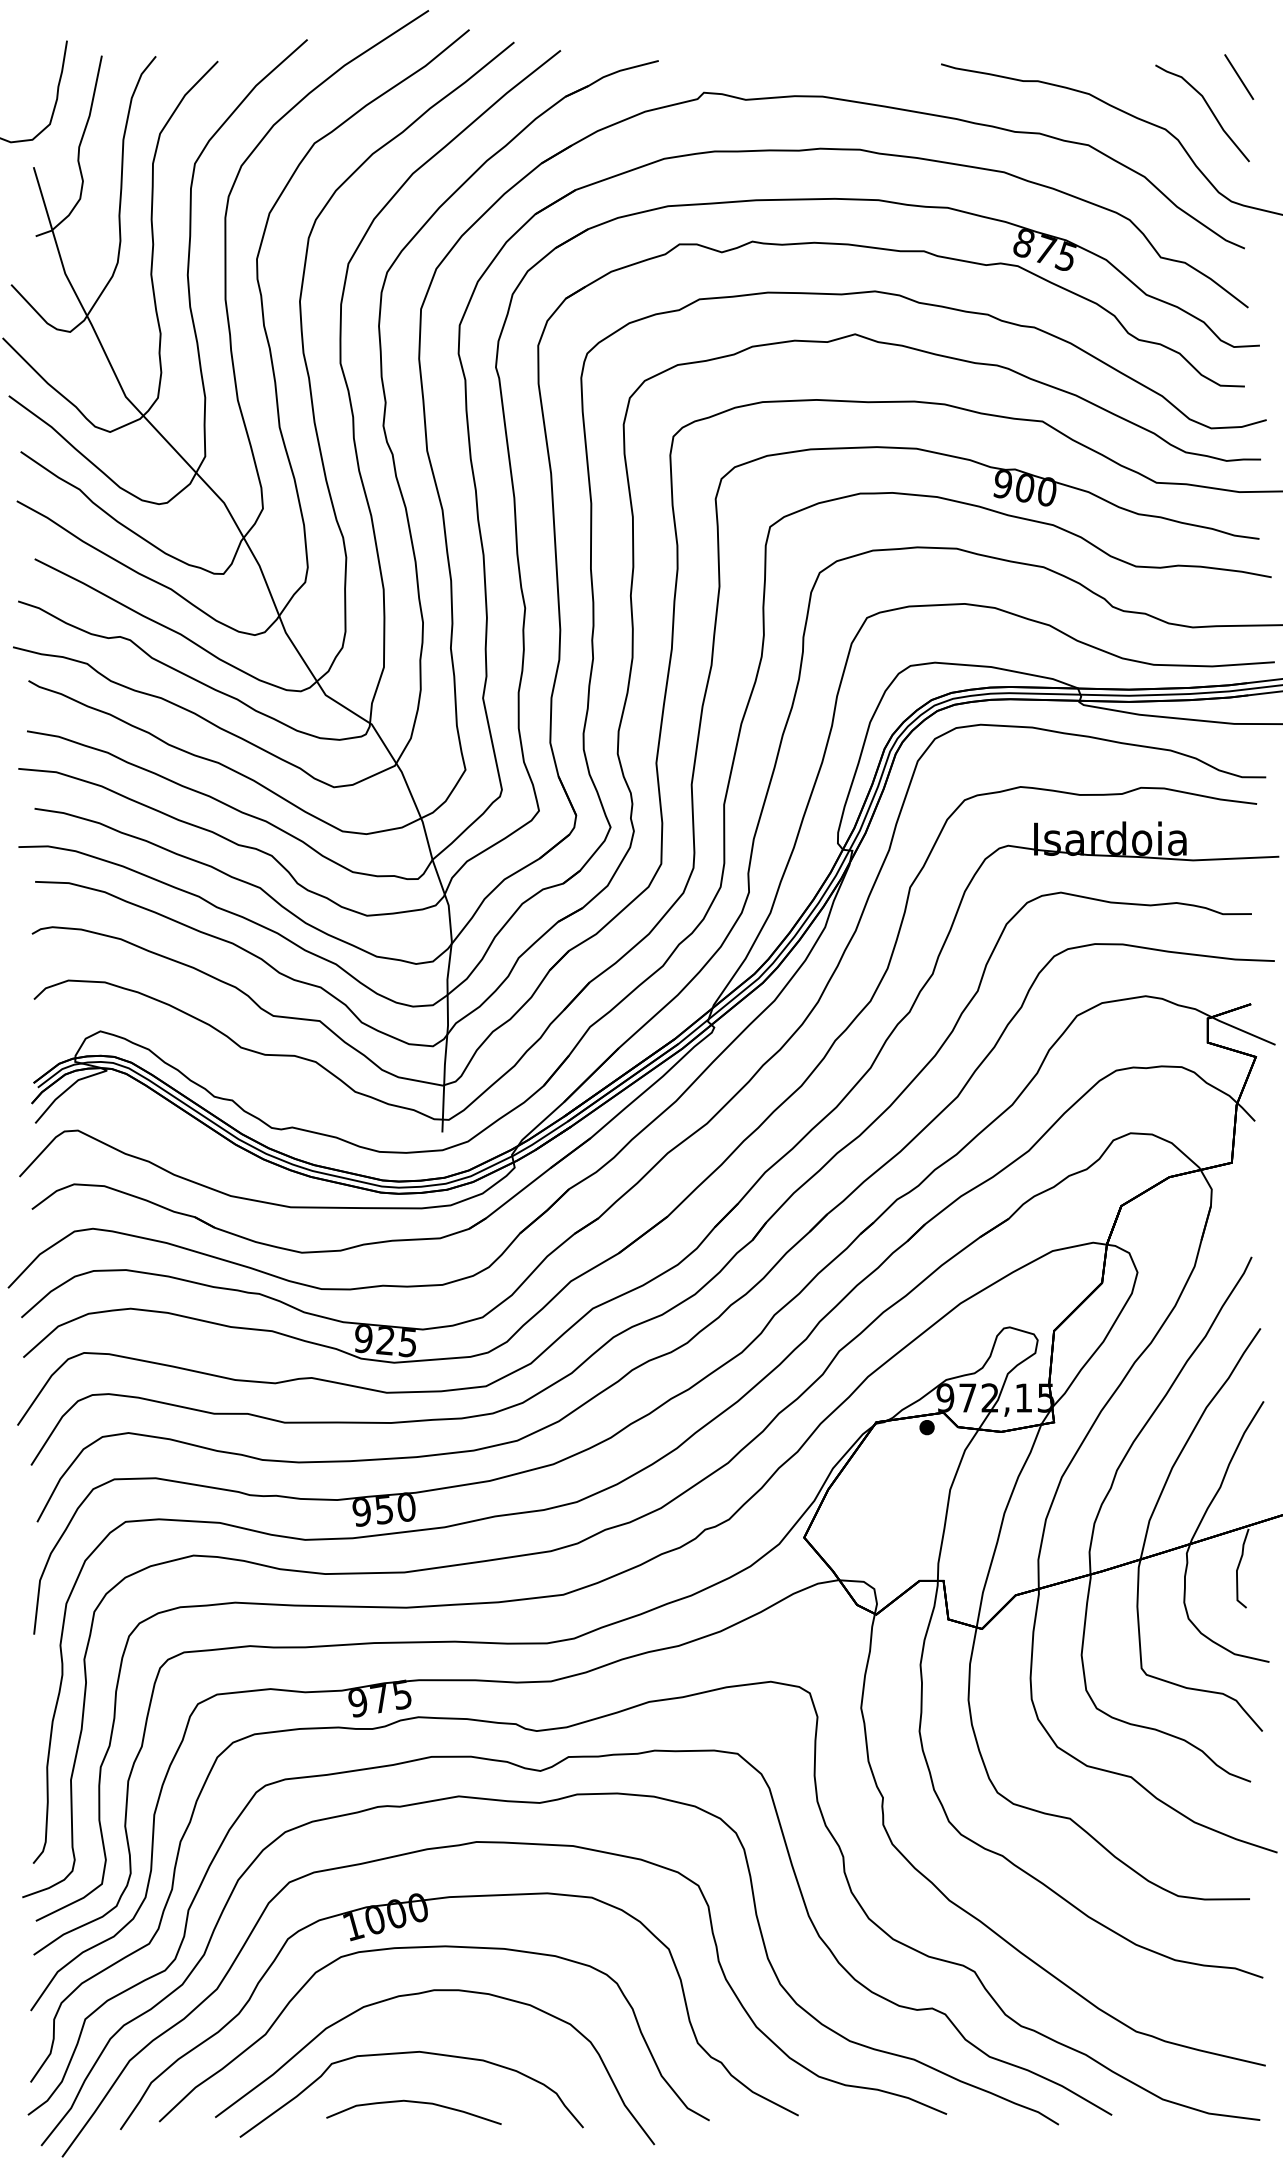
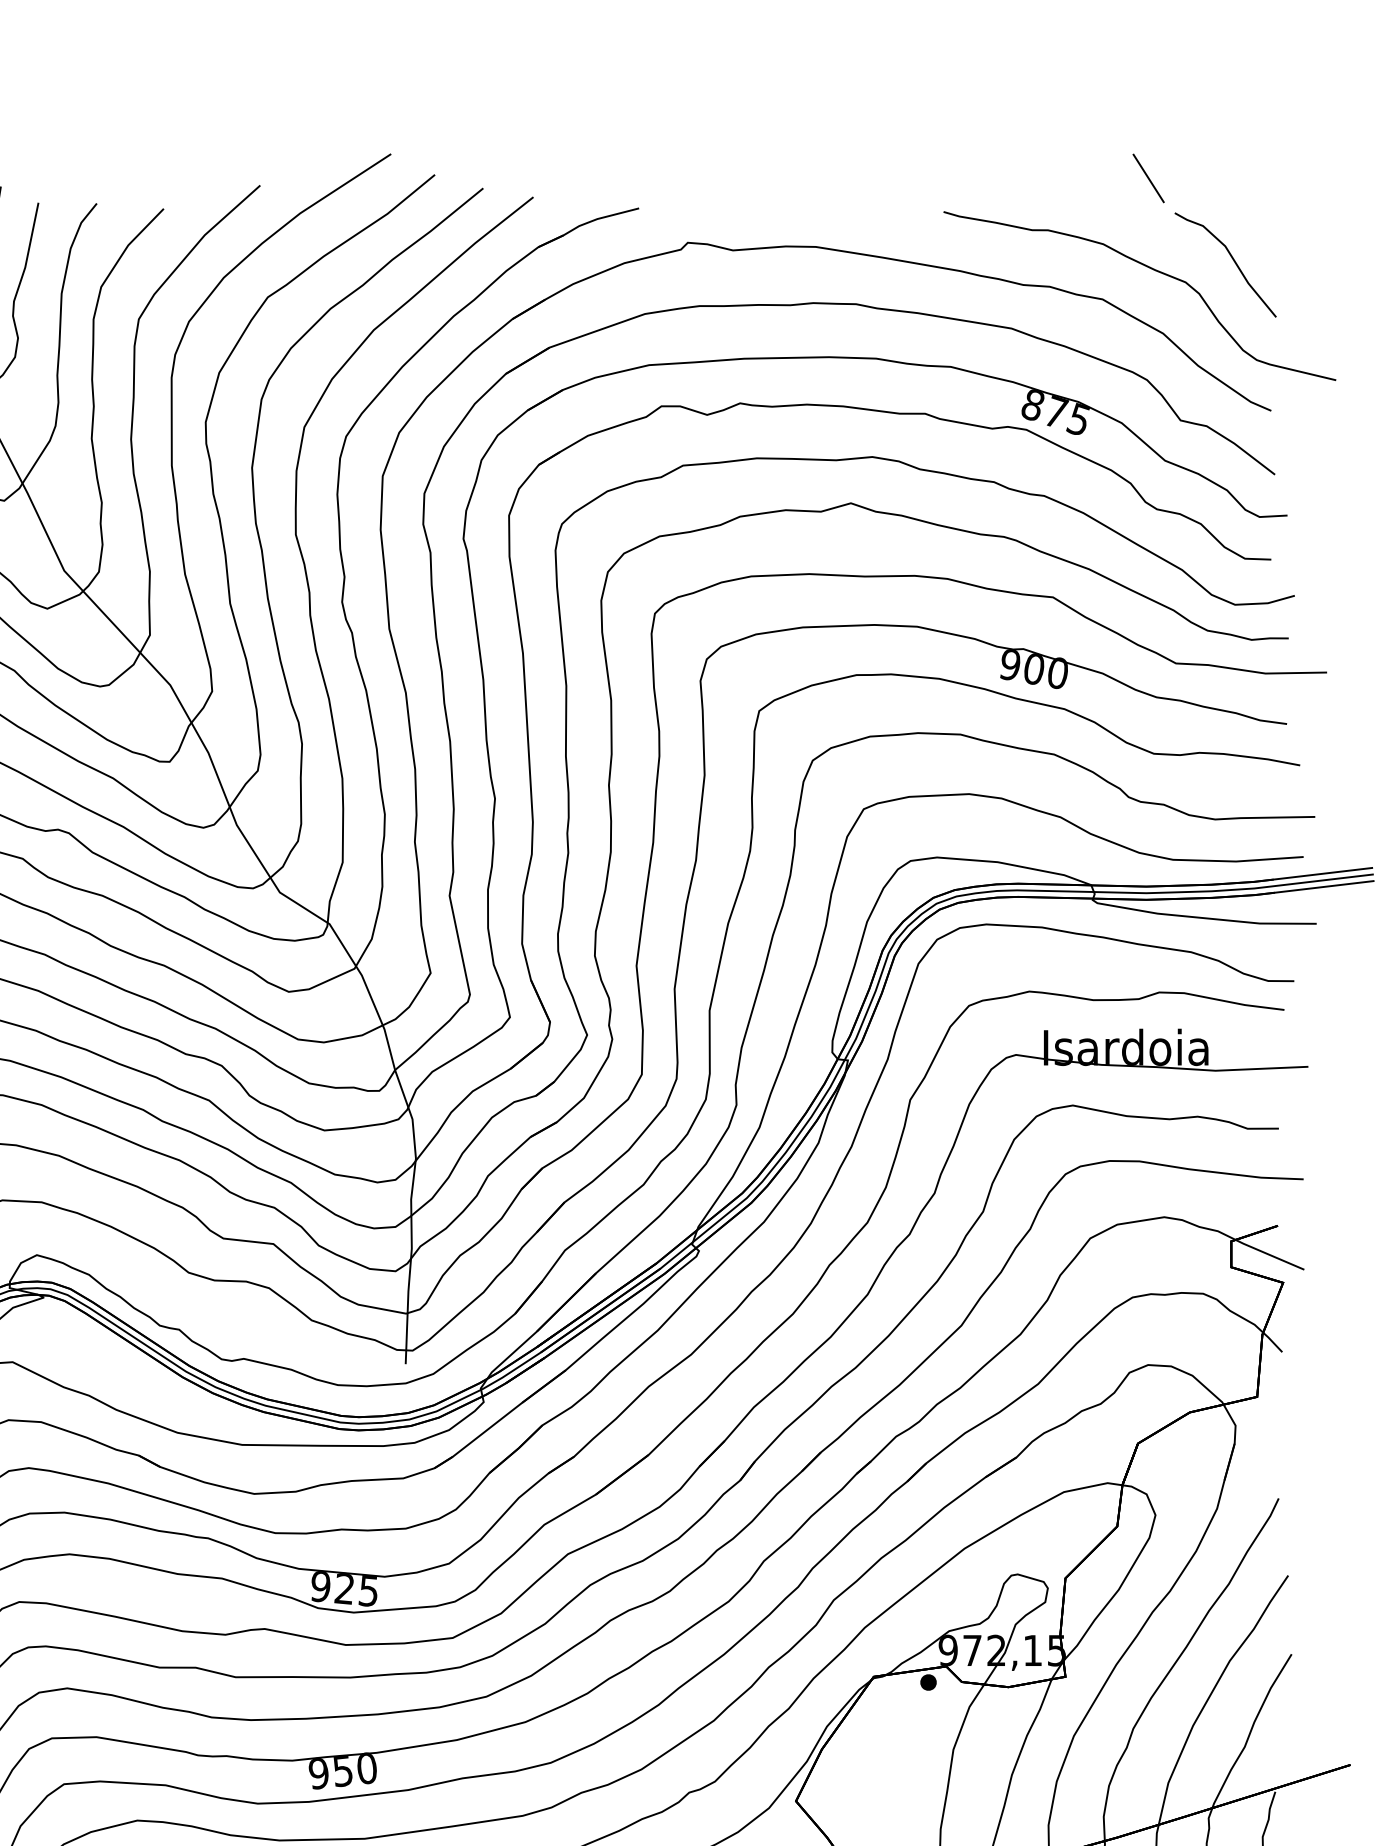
line: (1239, 76) -> (1148, 177), moved

